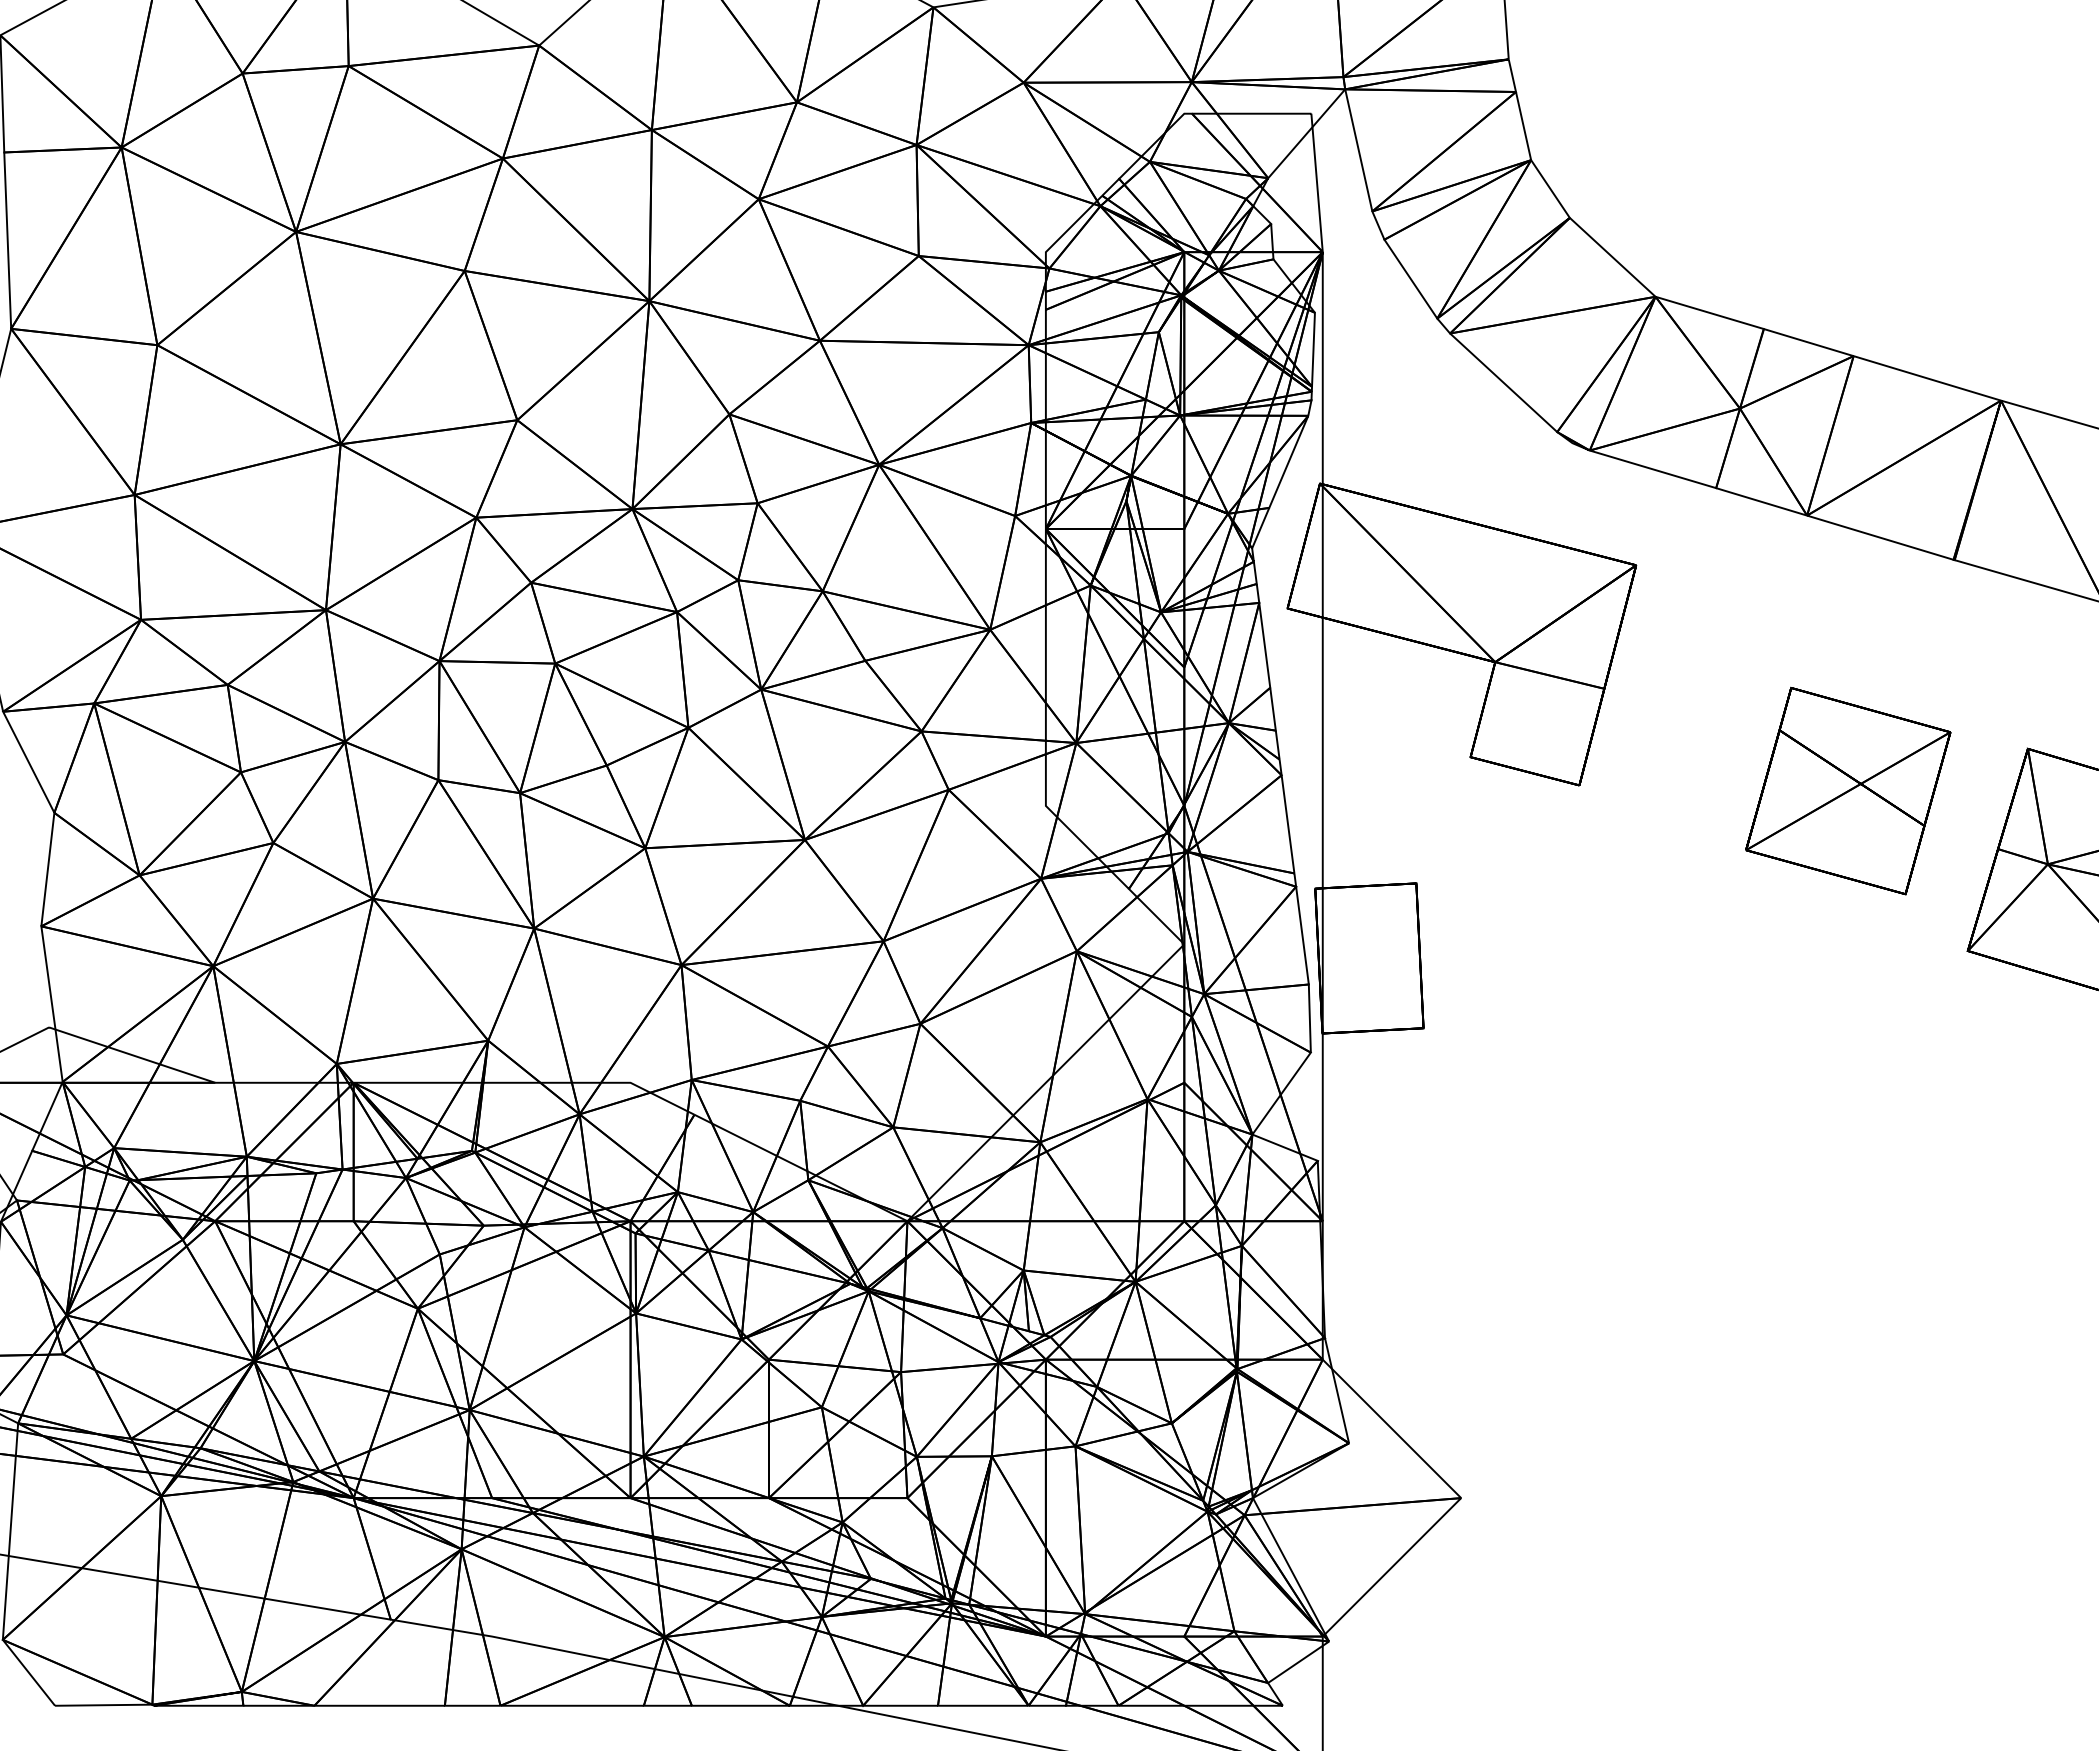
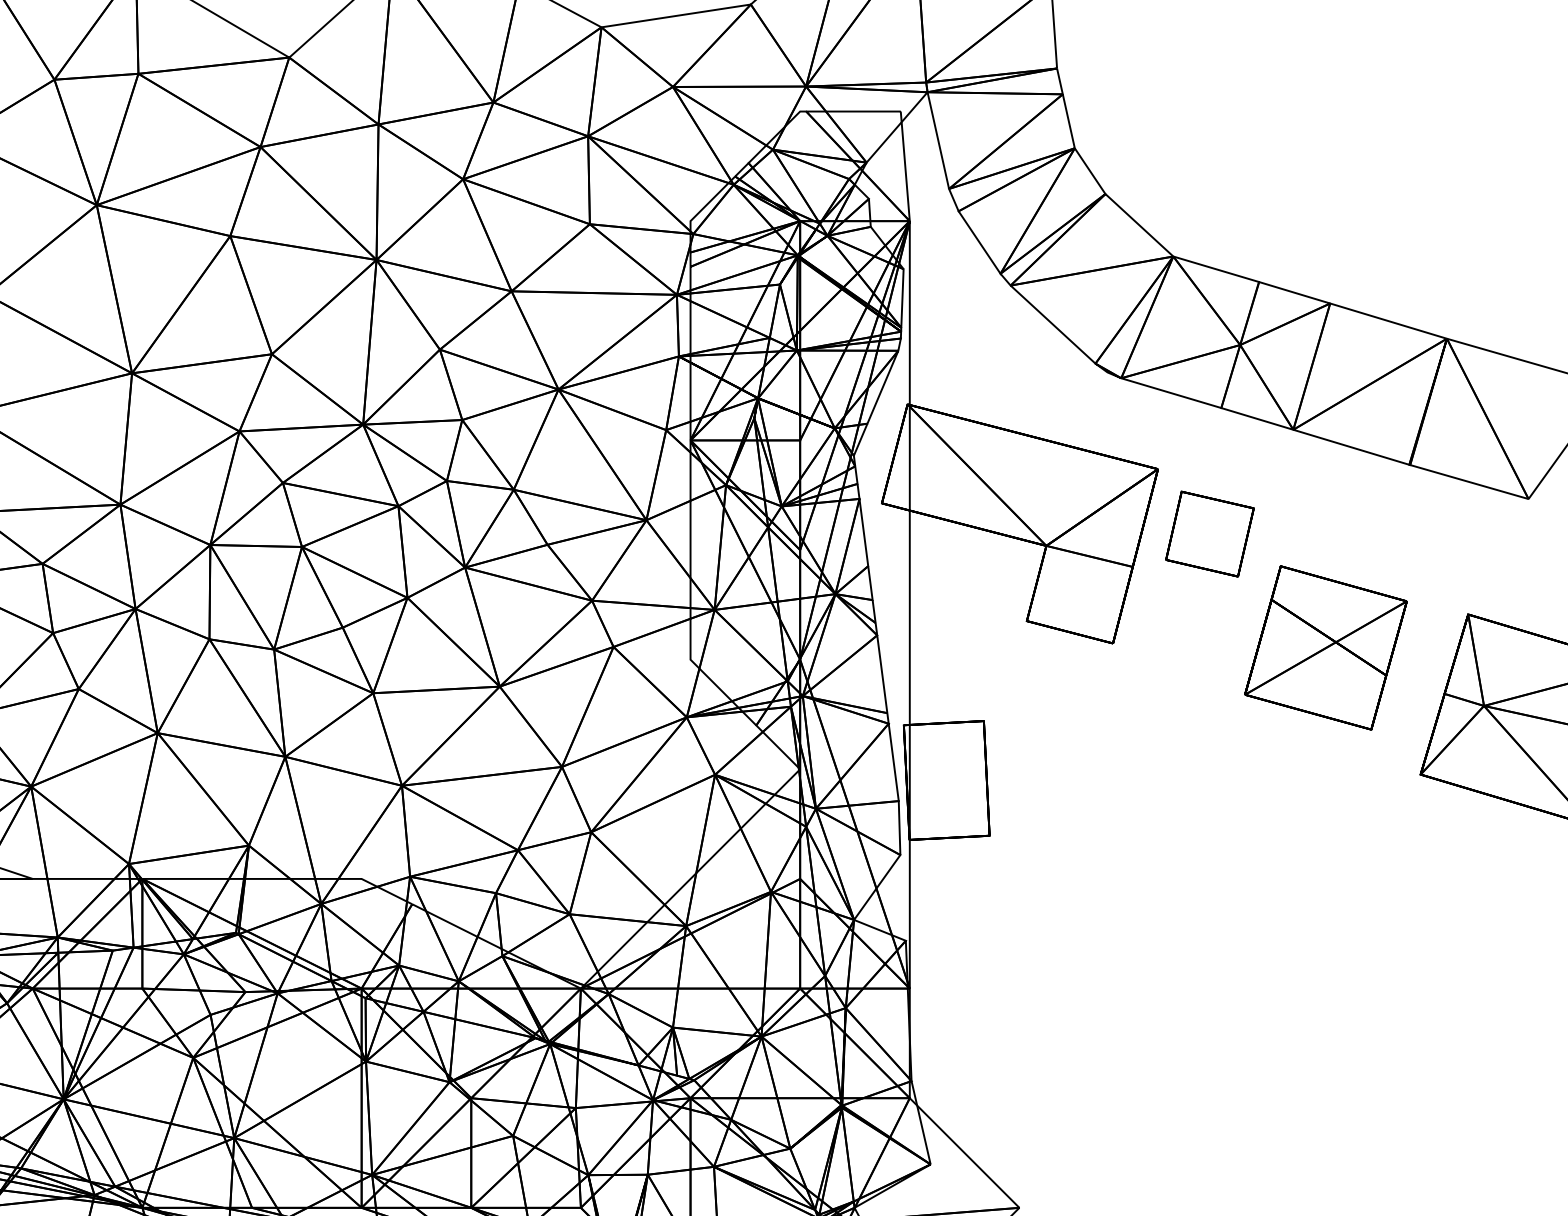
part: (1701, 646) -> (1209, 533), added

